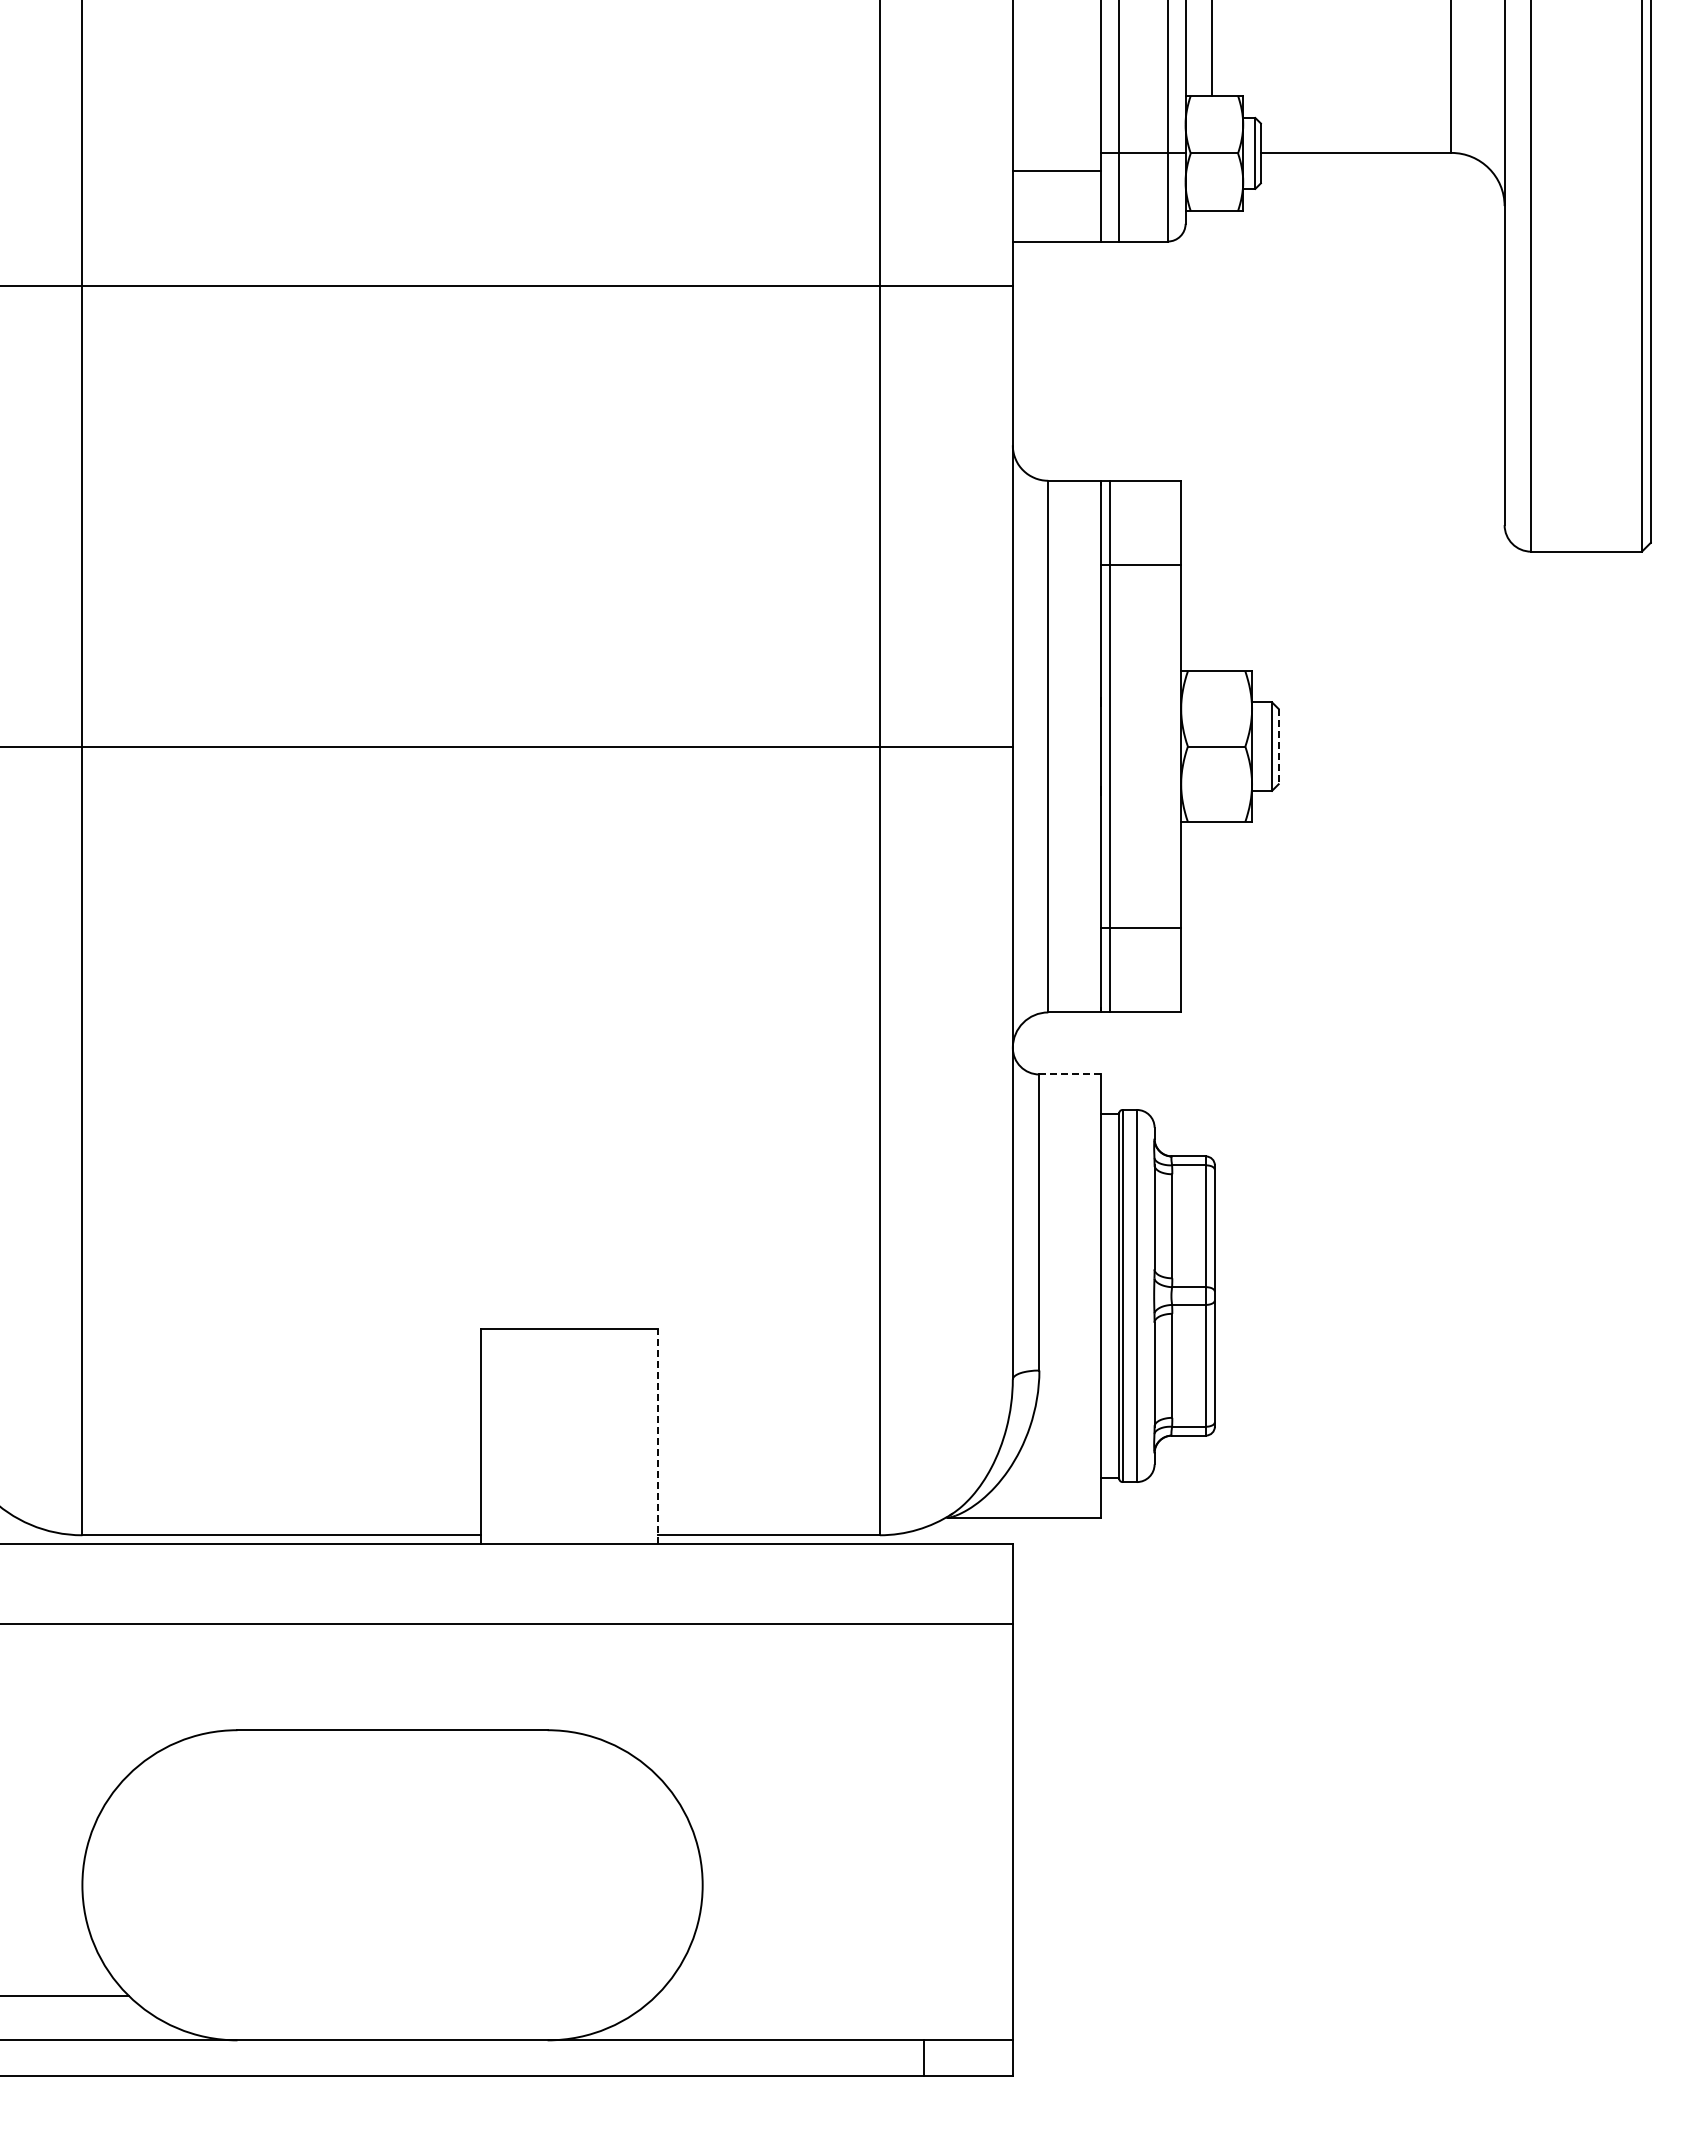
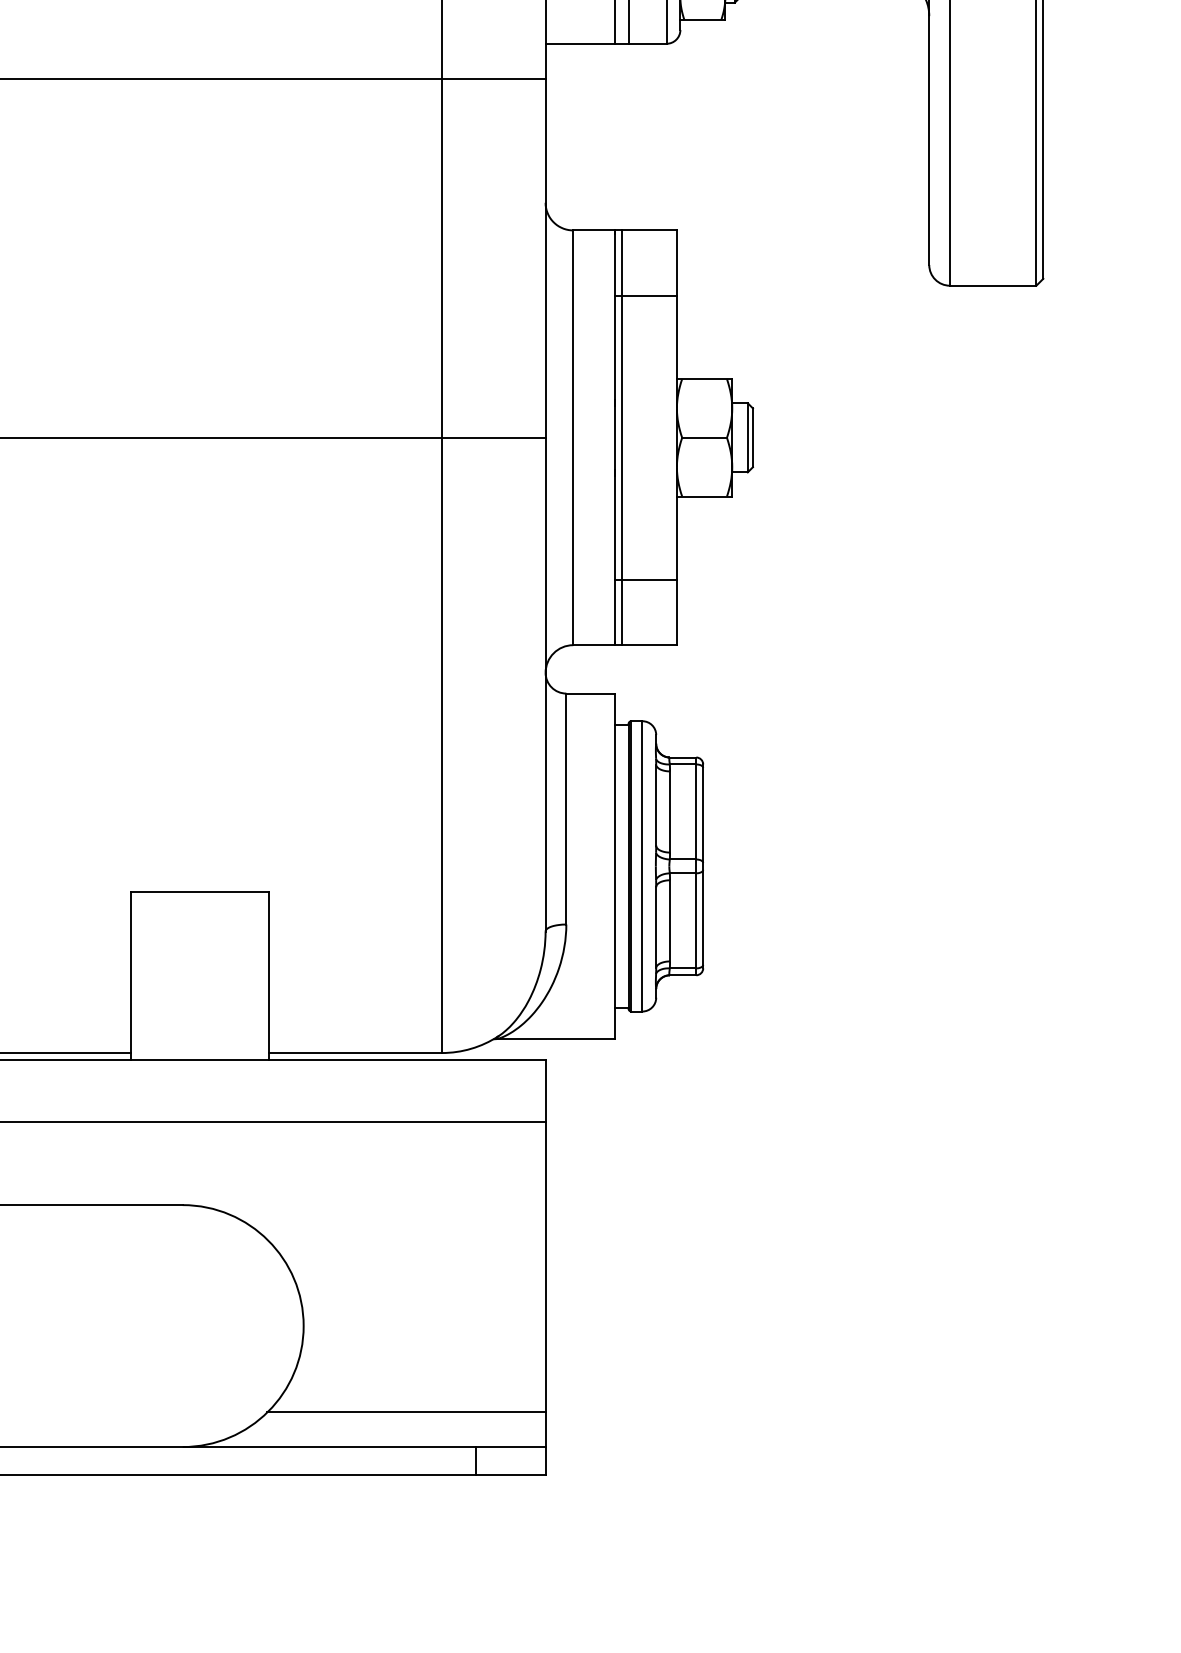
line: (1278, 746) -> (752, 437), dashed -> solid
line: (1070, 1074) -> (590, 693), dashed -> solid
line: (658, 1436) -> (269, 975), dashed -> solid
line: (834, 1996) -> (406, 1412), added

